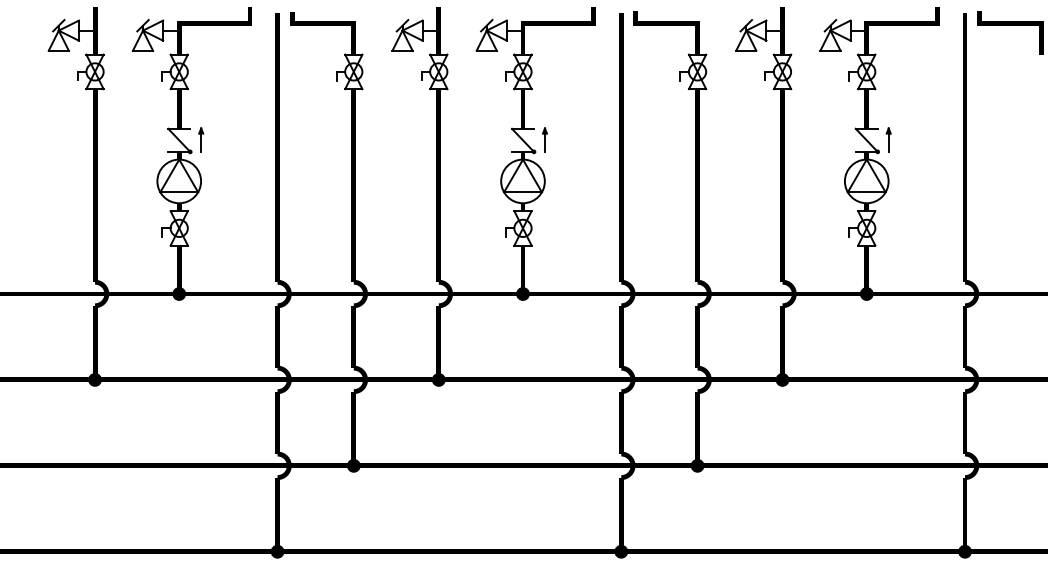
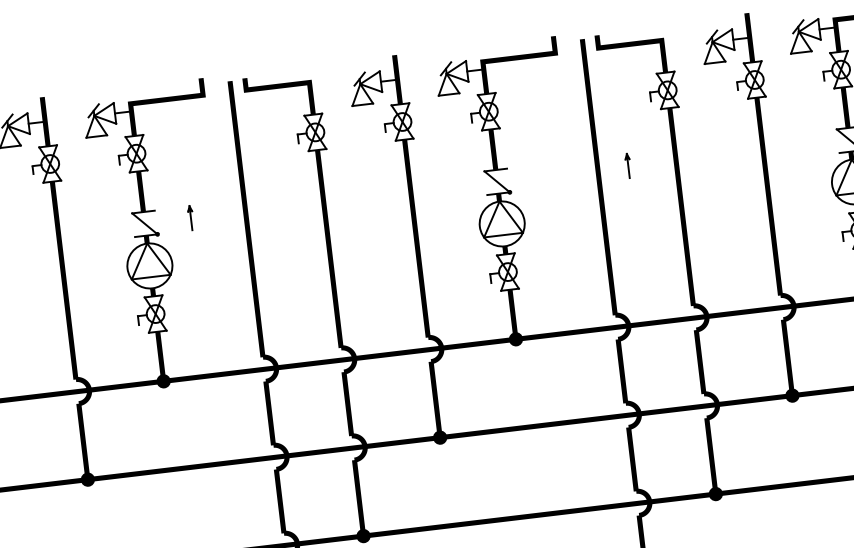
part: (201, 139) -> (191, 217), moved
part: (544, 139) -> (627, 165), moved

